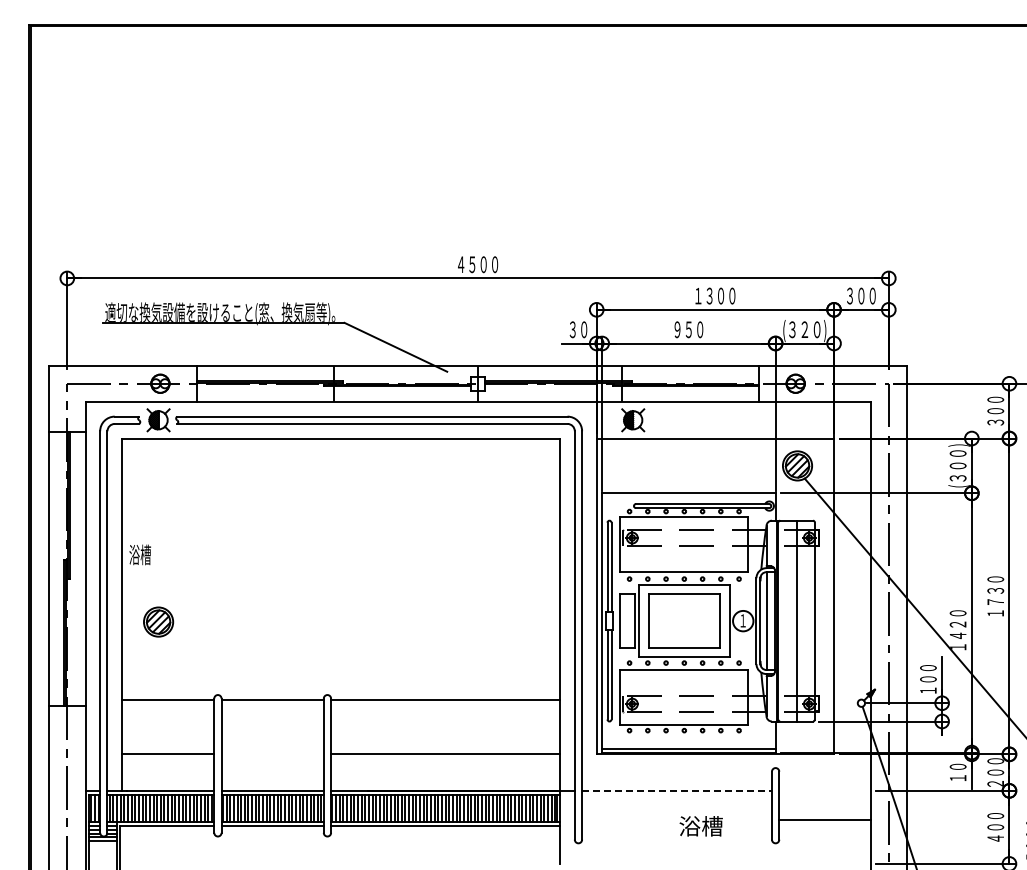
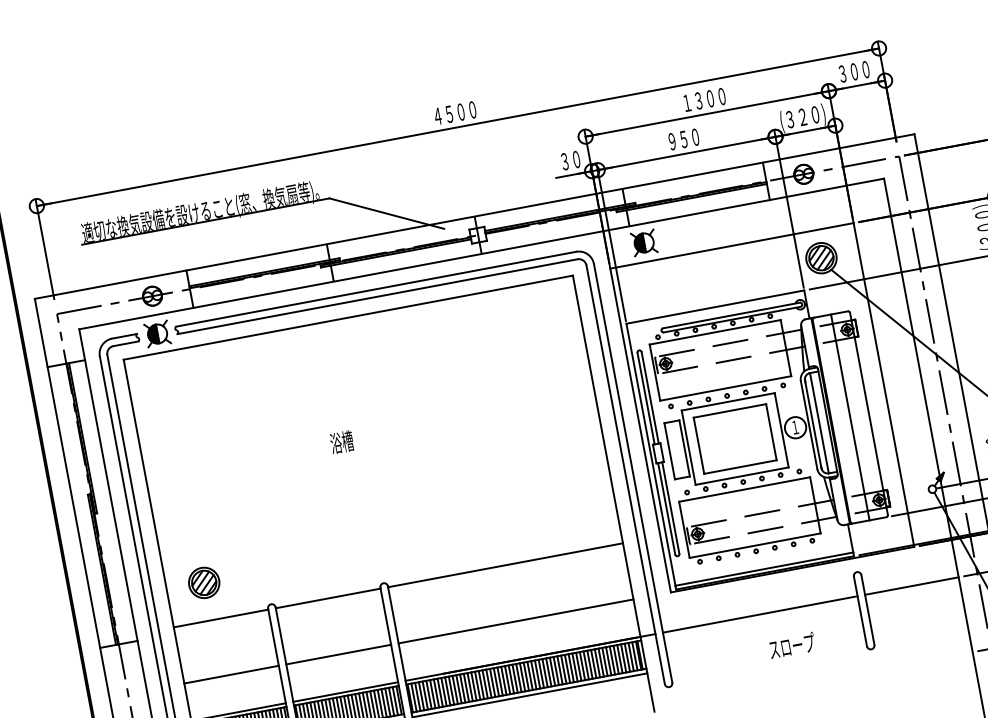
text: (139, 554) -> (341, 442), moved
part: (158, 621) -> (204, 582), moved
line: (272, 754) -> (338, 654), added
line: (677, 790) -> (760, 613), dashed -> solid
line: (824, 819) -> (911, 585), moved
text: (701, 826) -> (792, 646), 浴槽 -> スロープ

